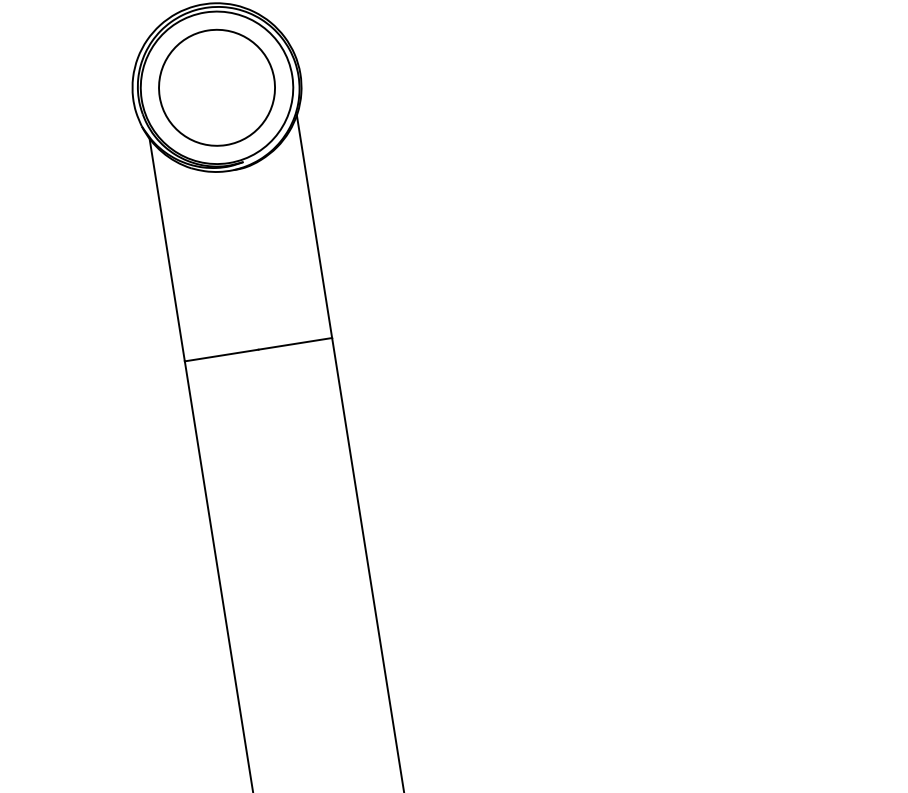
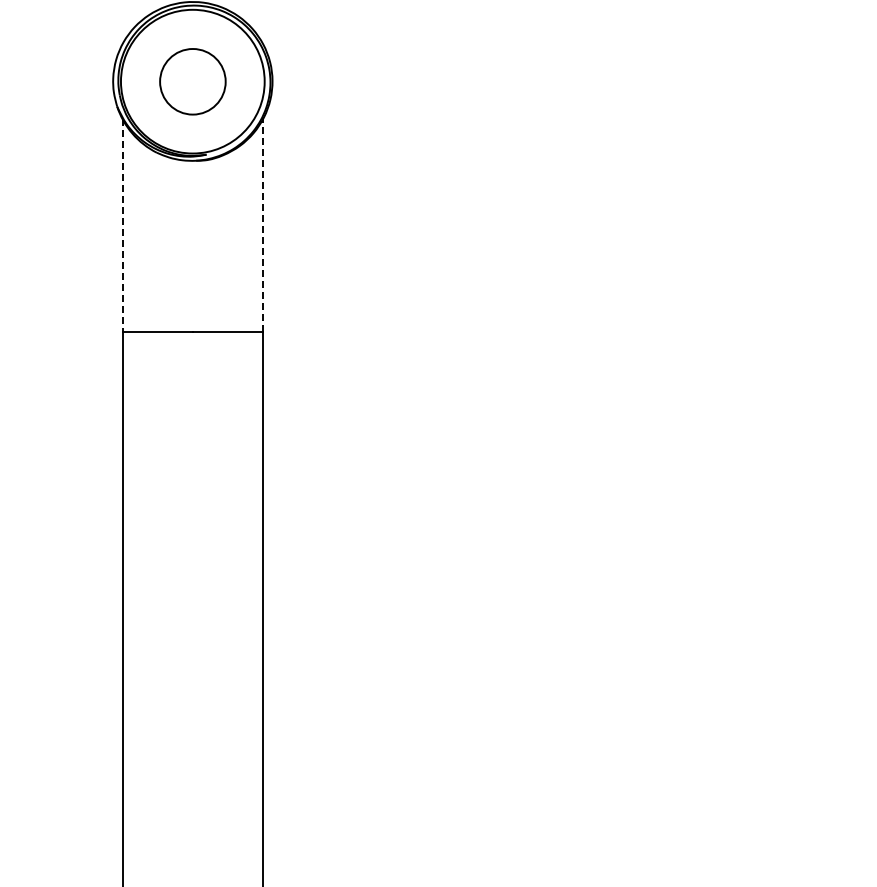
circle: (216, 87) -> (192, 81), size x0.6
line: (314, 226) -> (263, 225), solid -> dashed
line: (167, 250) -> (122, 225), solid -> dashed

